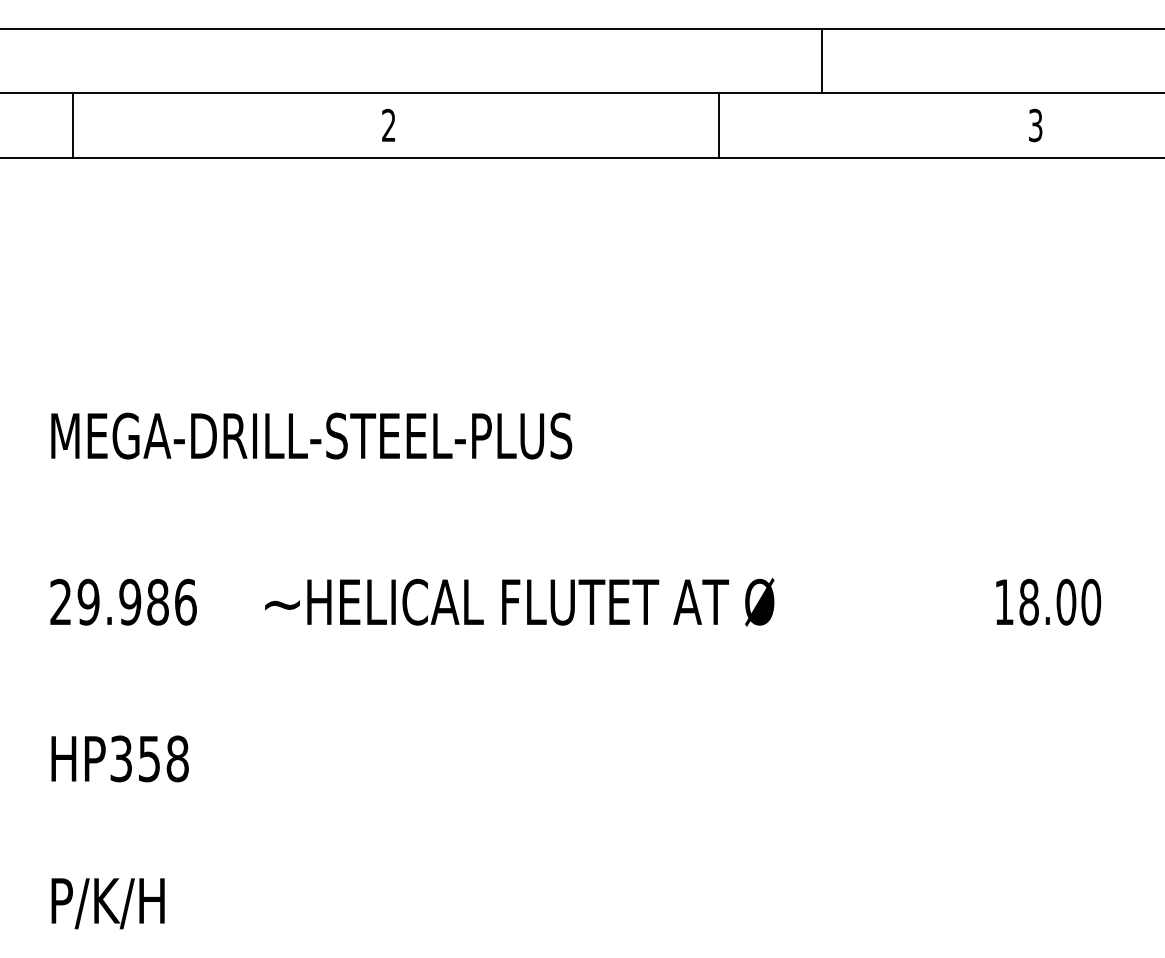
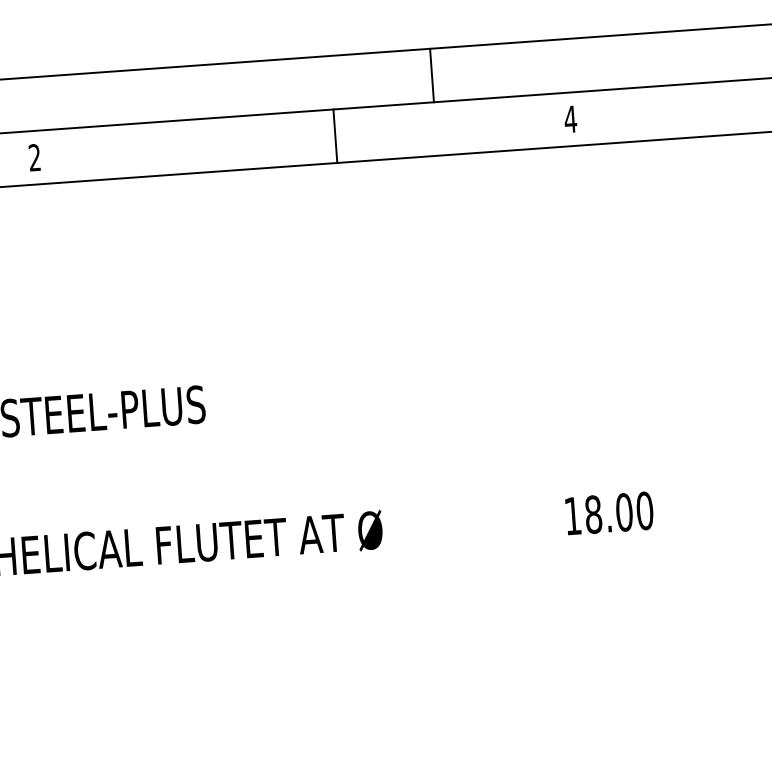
line: (821, 60) -> (431, 75), moved
line: (718, 125) -> (335, 136), moved
text: (1035, 125) -> (570, 119), 3 -> 4

